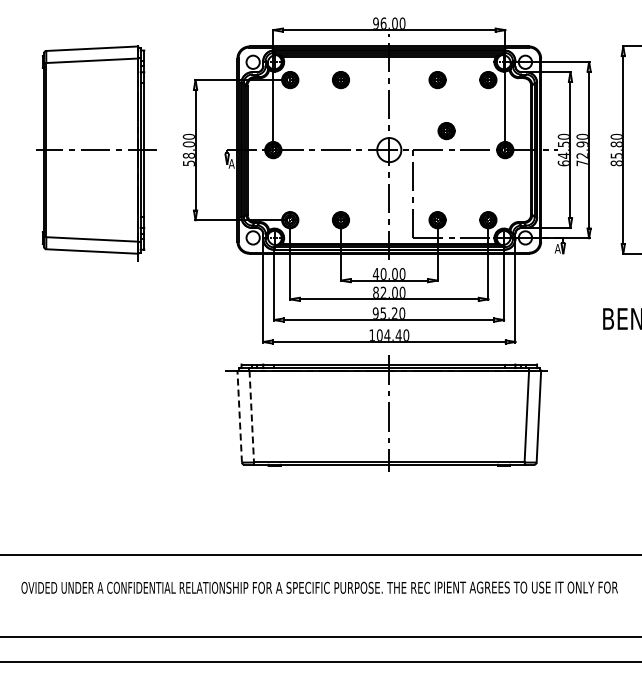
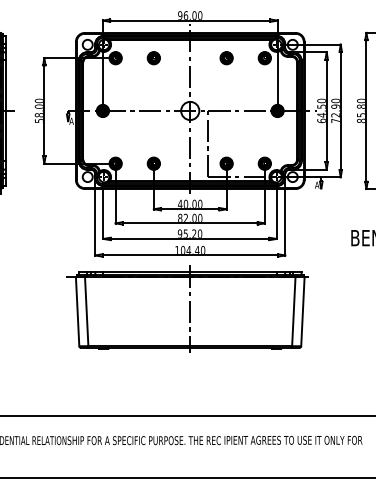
part: (446, 131) -> (233, 96), removed
line: (239, 416) -> (77, 311), dashed -> solid
line: (251, 417) -> (86, 312), dashed -> solid

